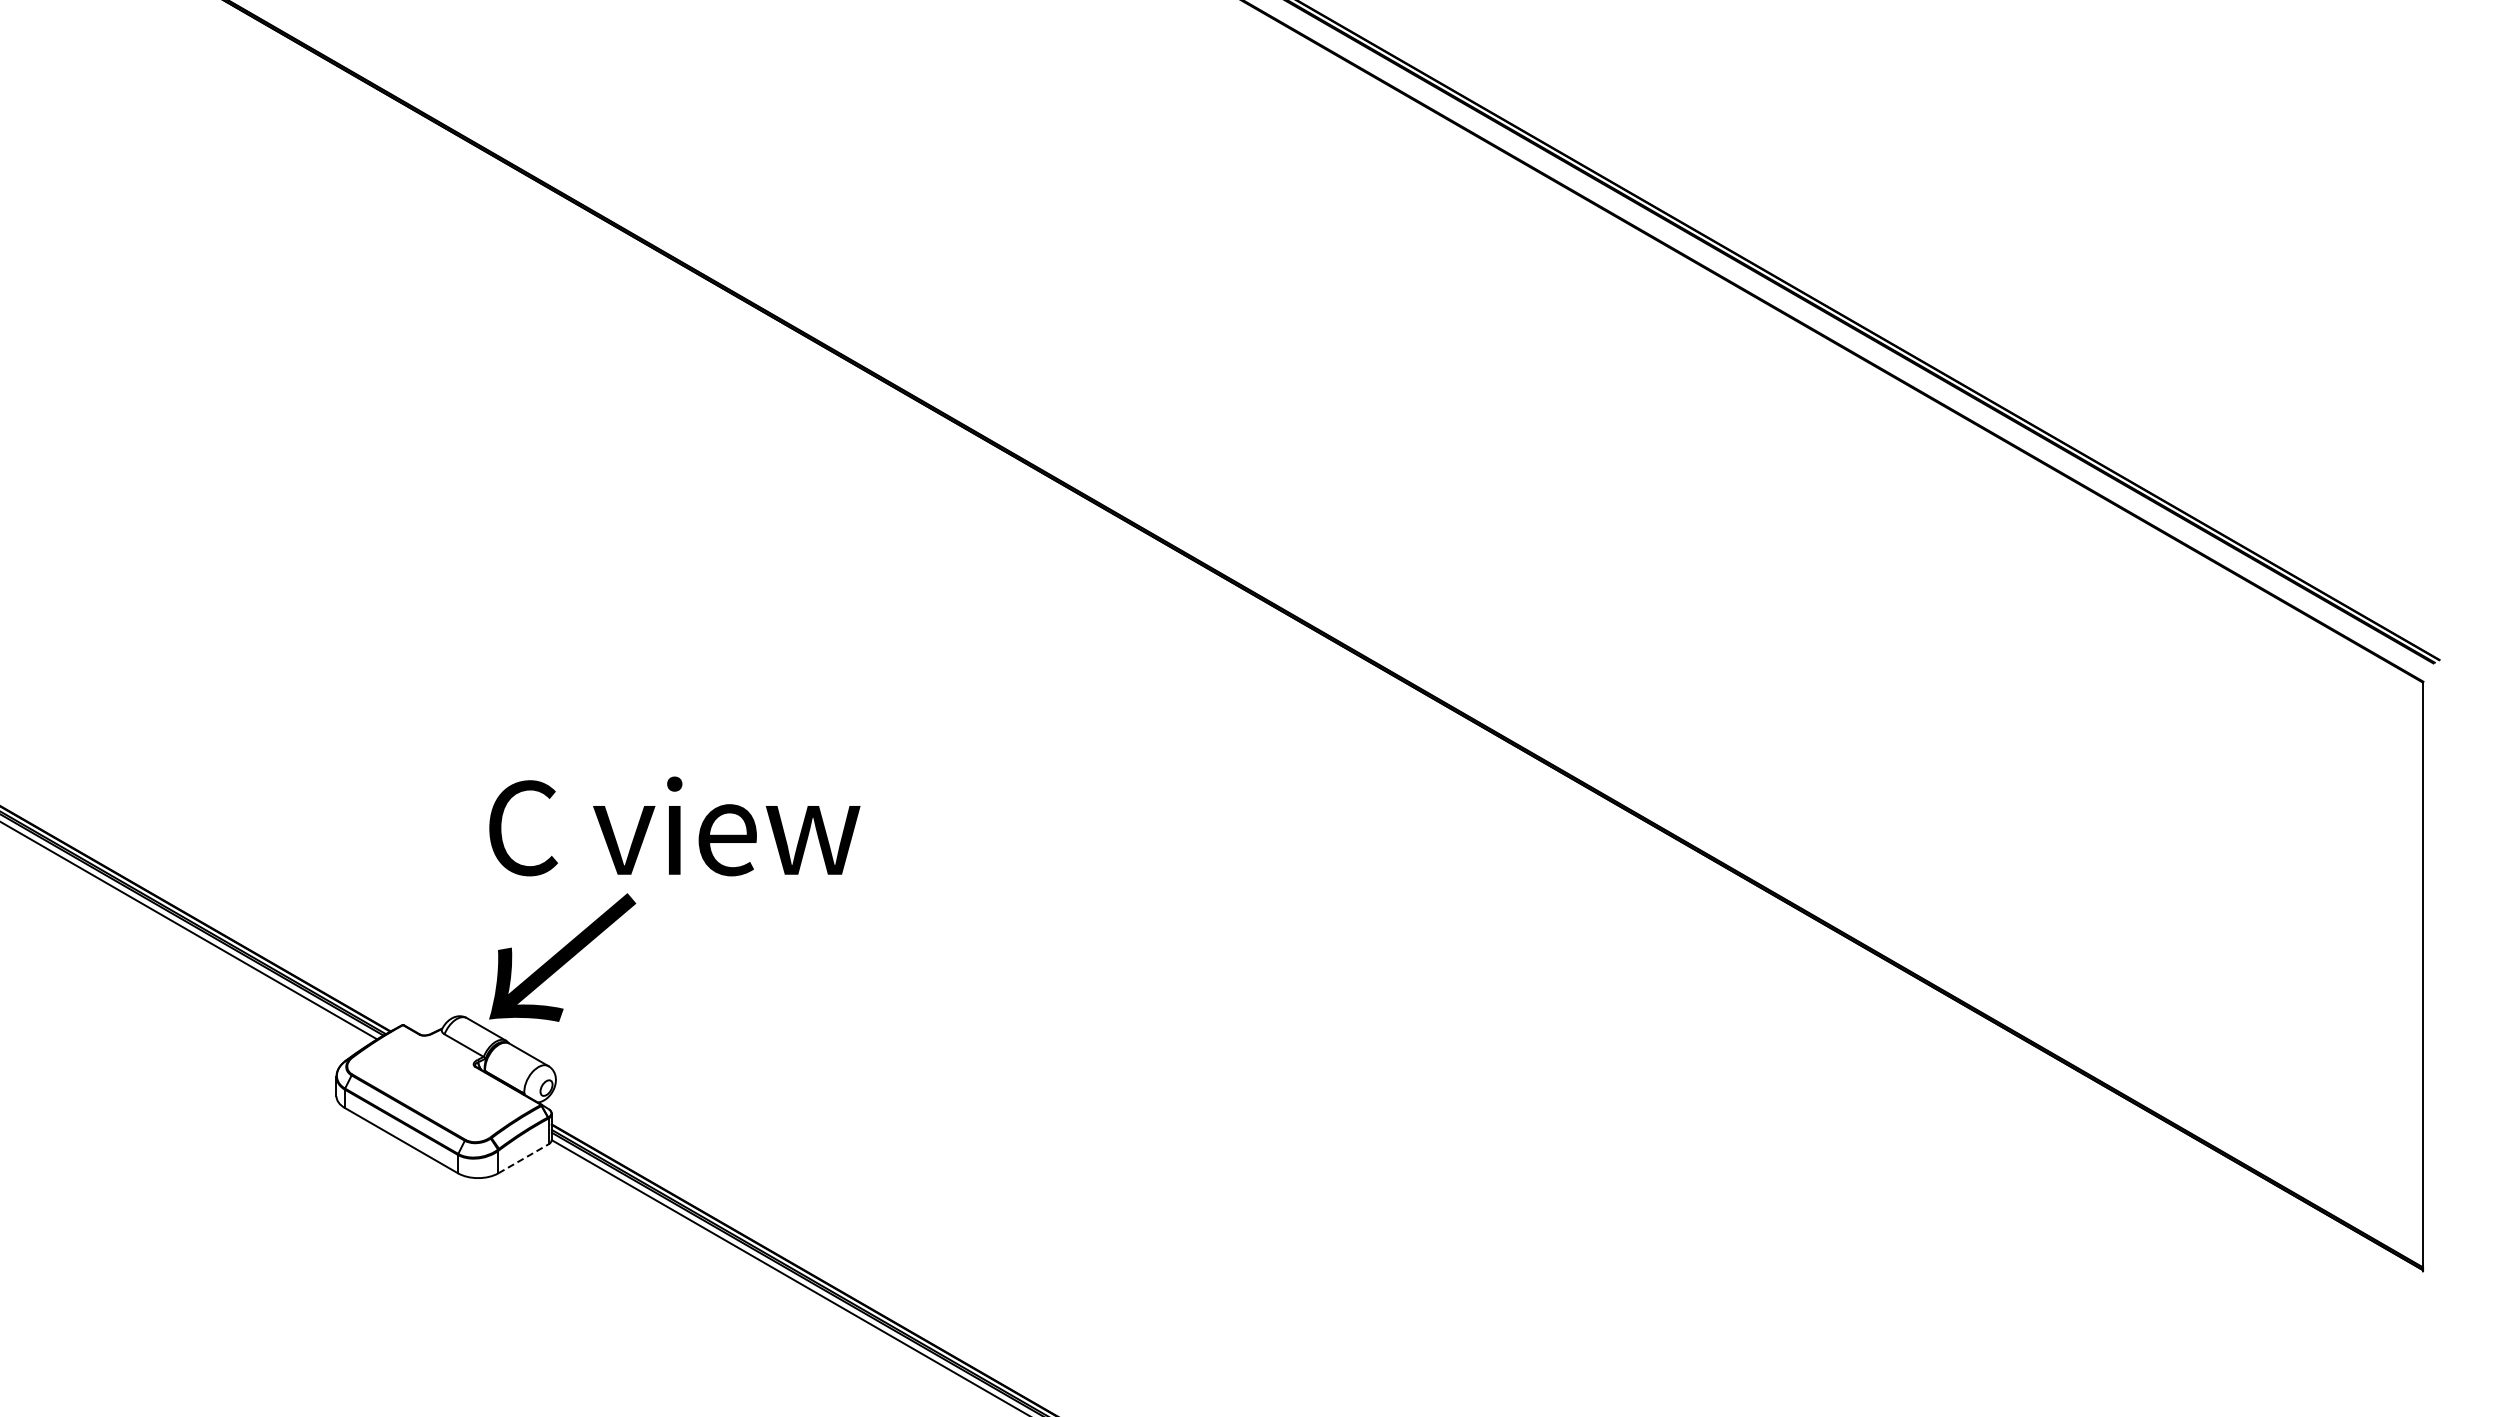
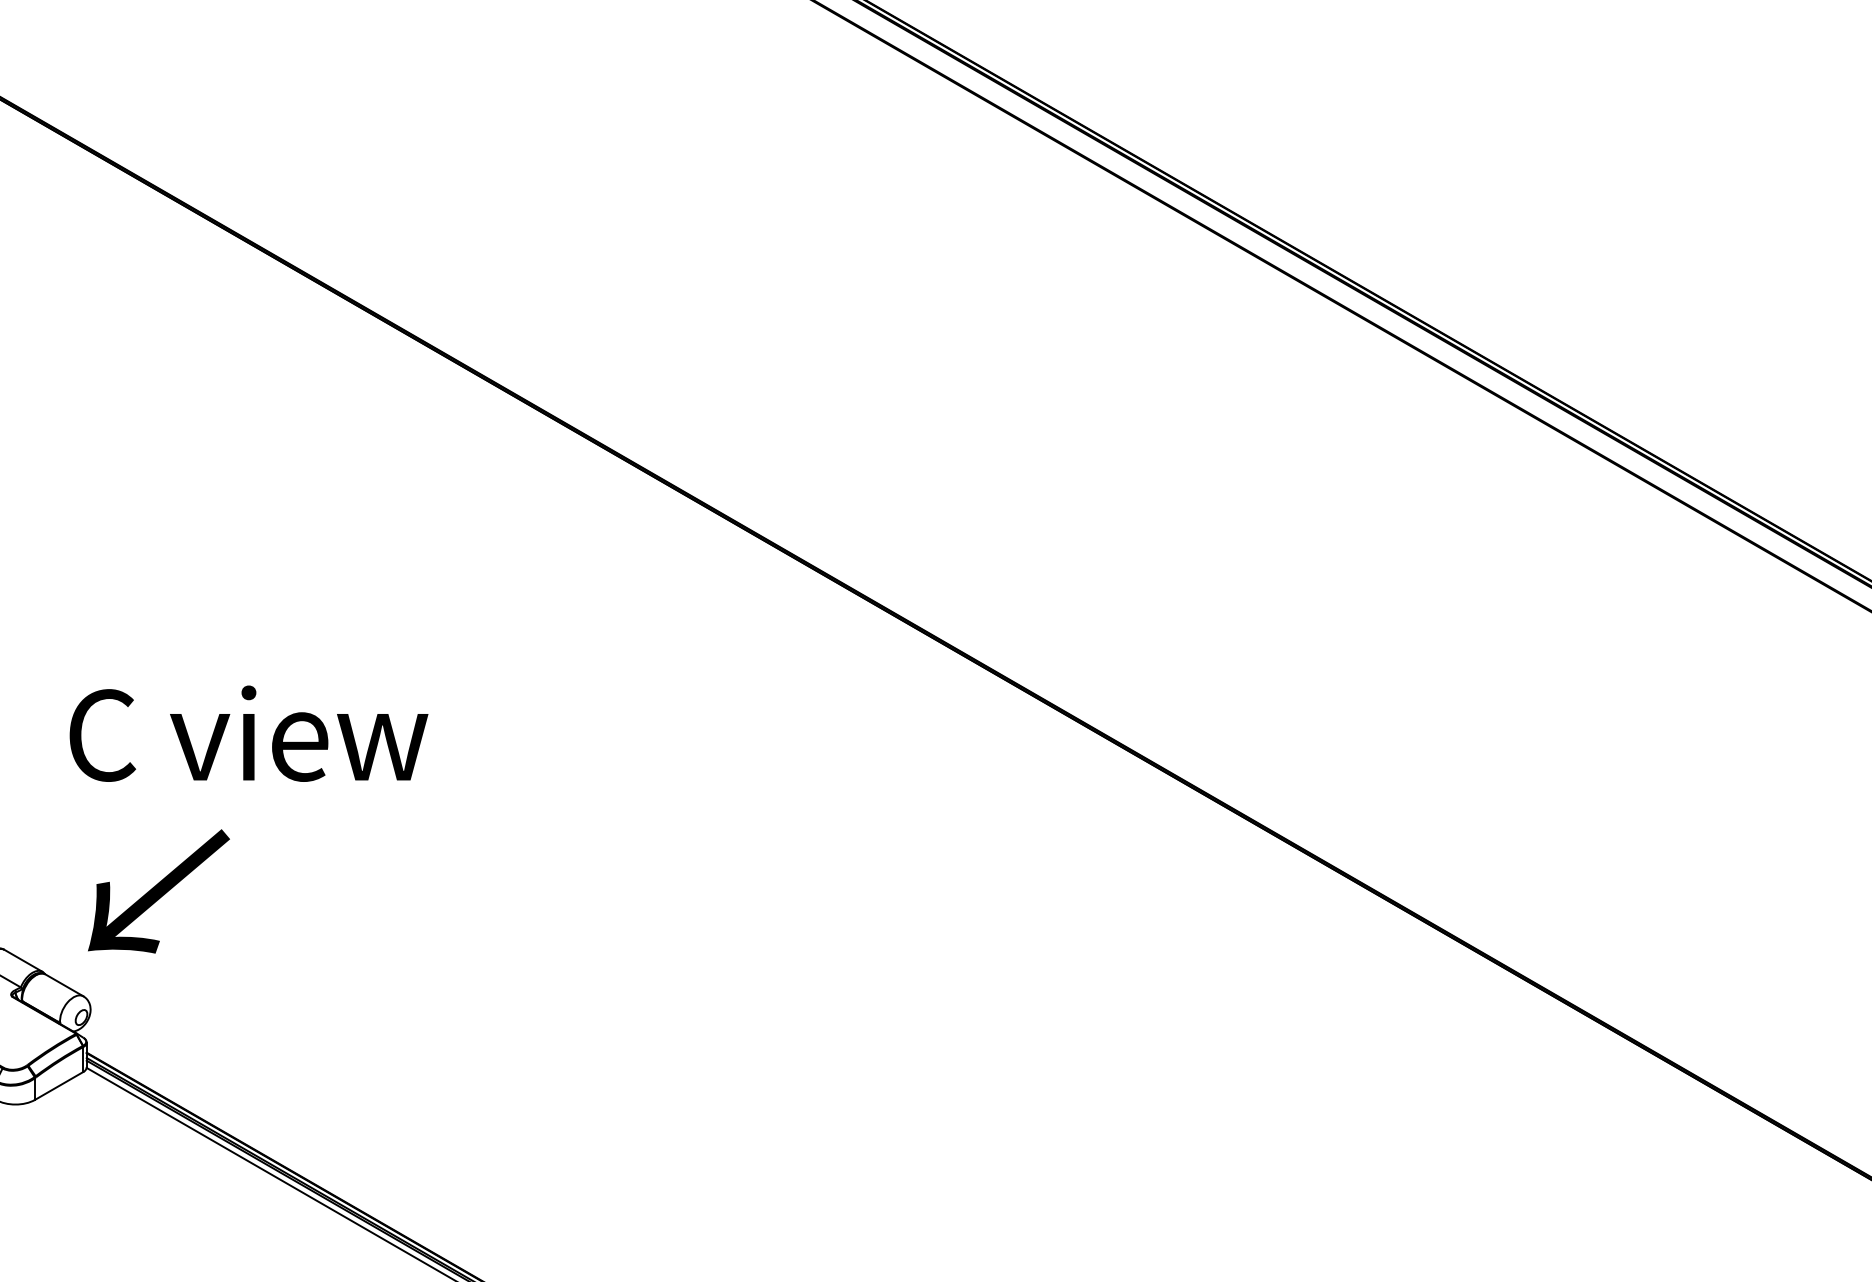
text: (674, 826) -> (248, 733), moved
text: (562, 957) -> (158, 891), moved
line: (523, 1158) -> (59, 1085), dashed -> solid

